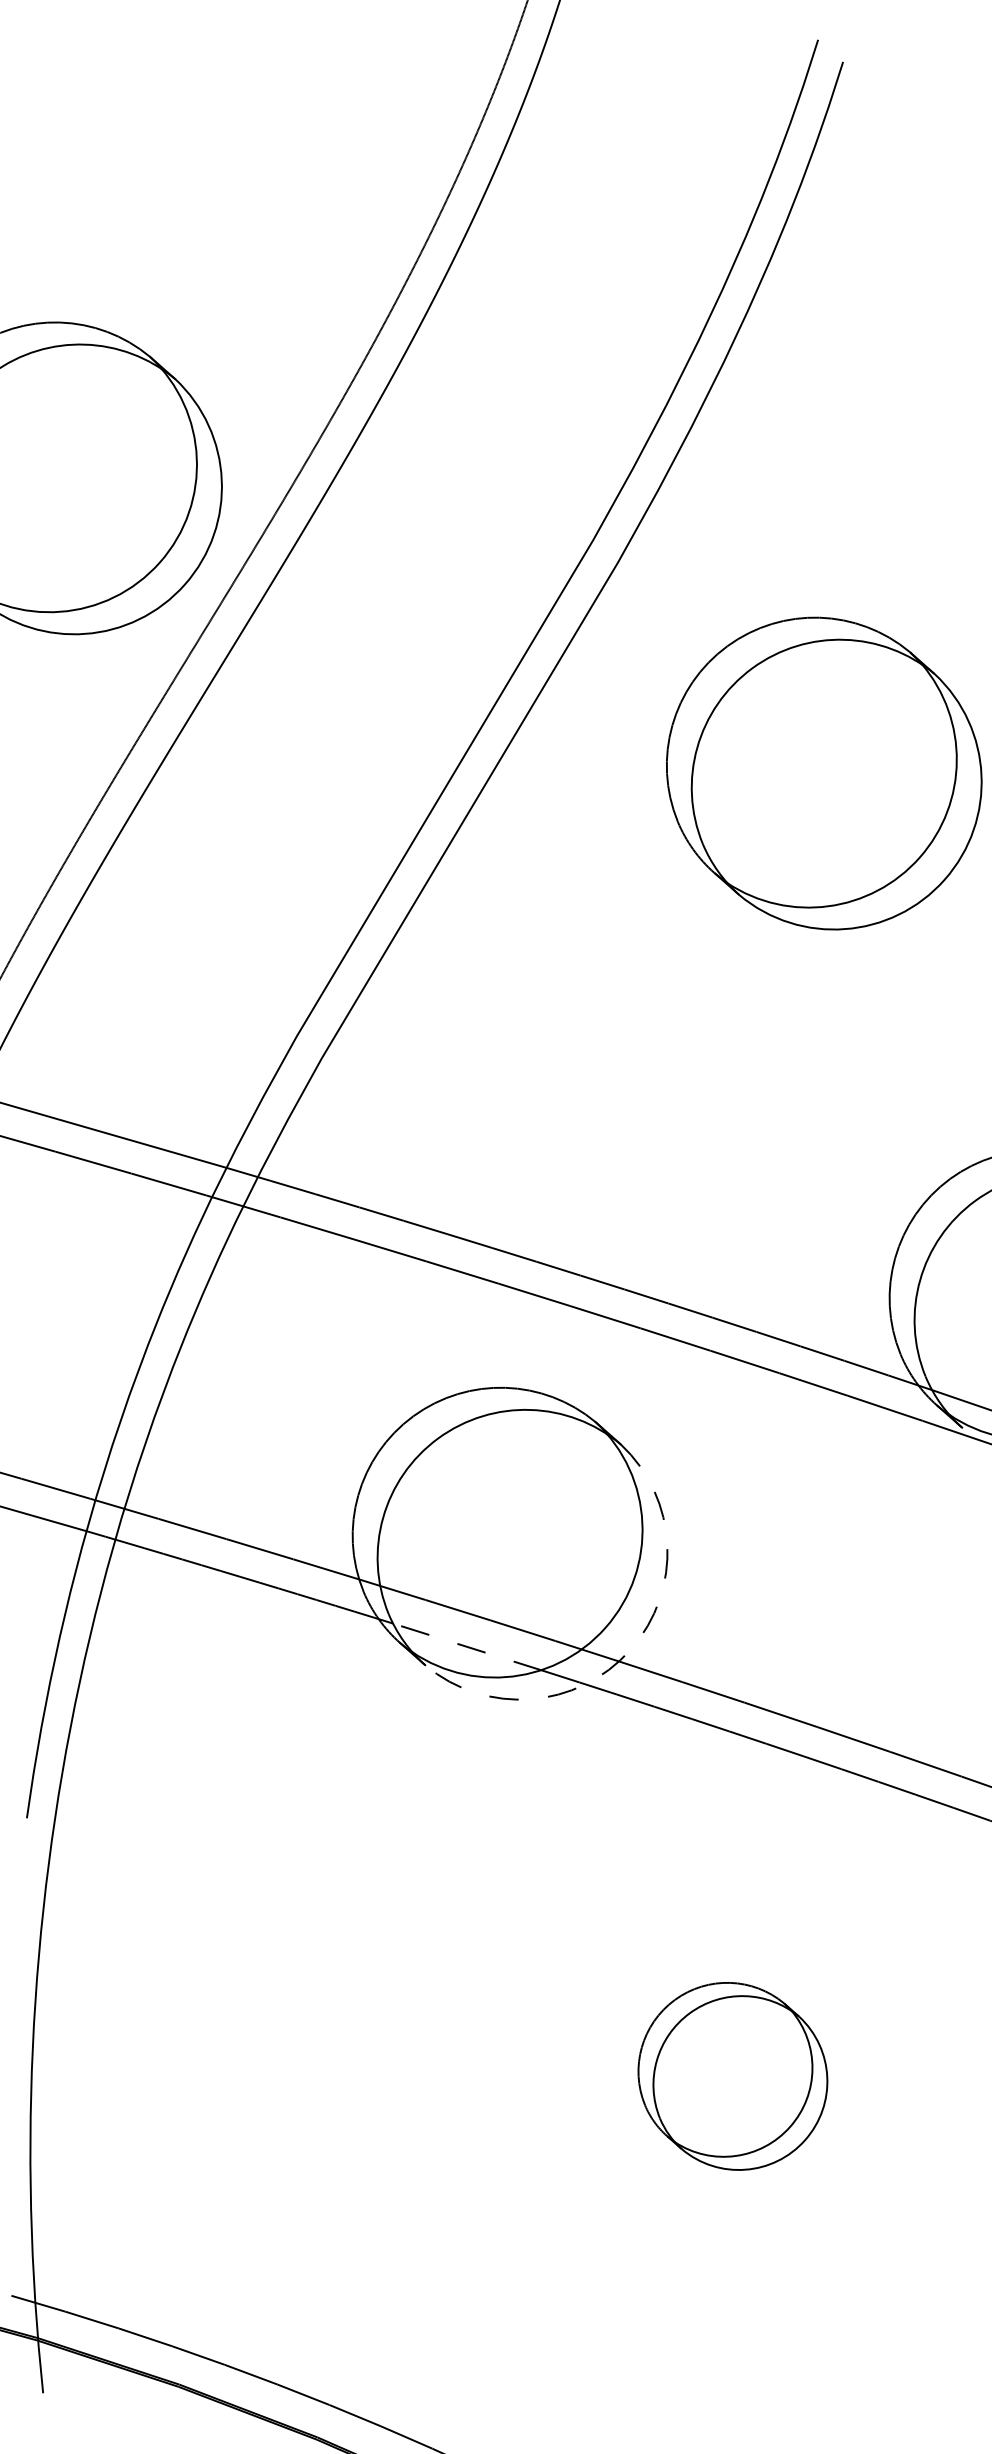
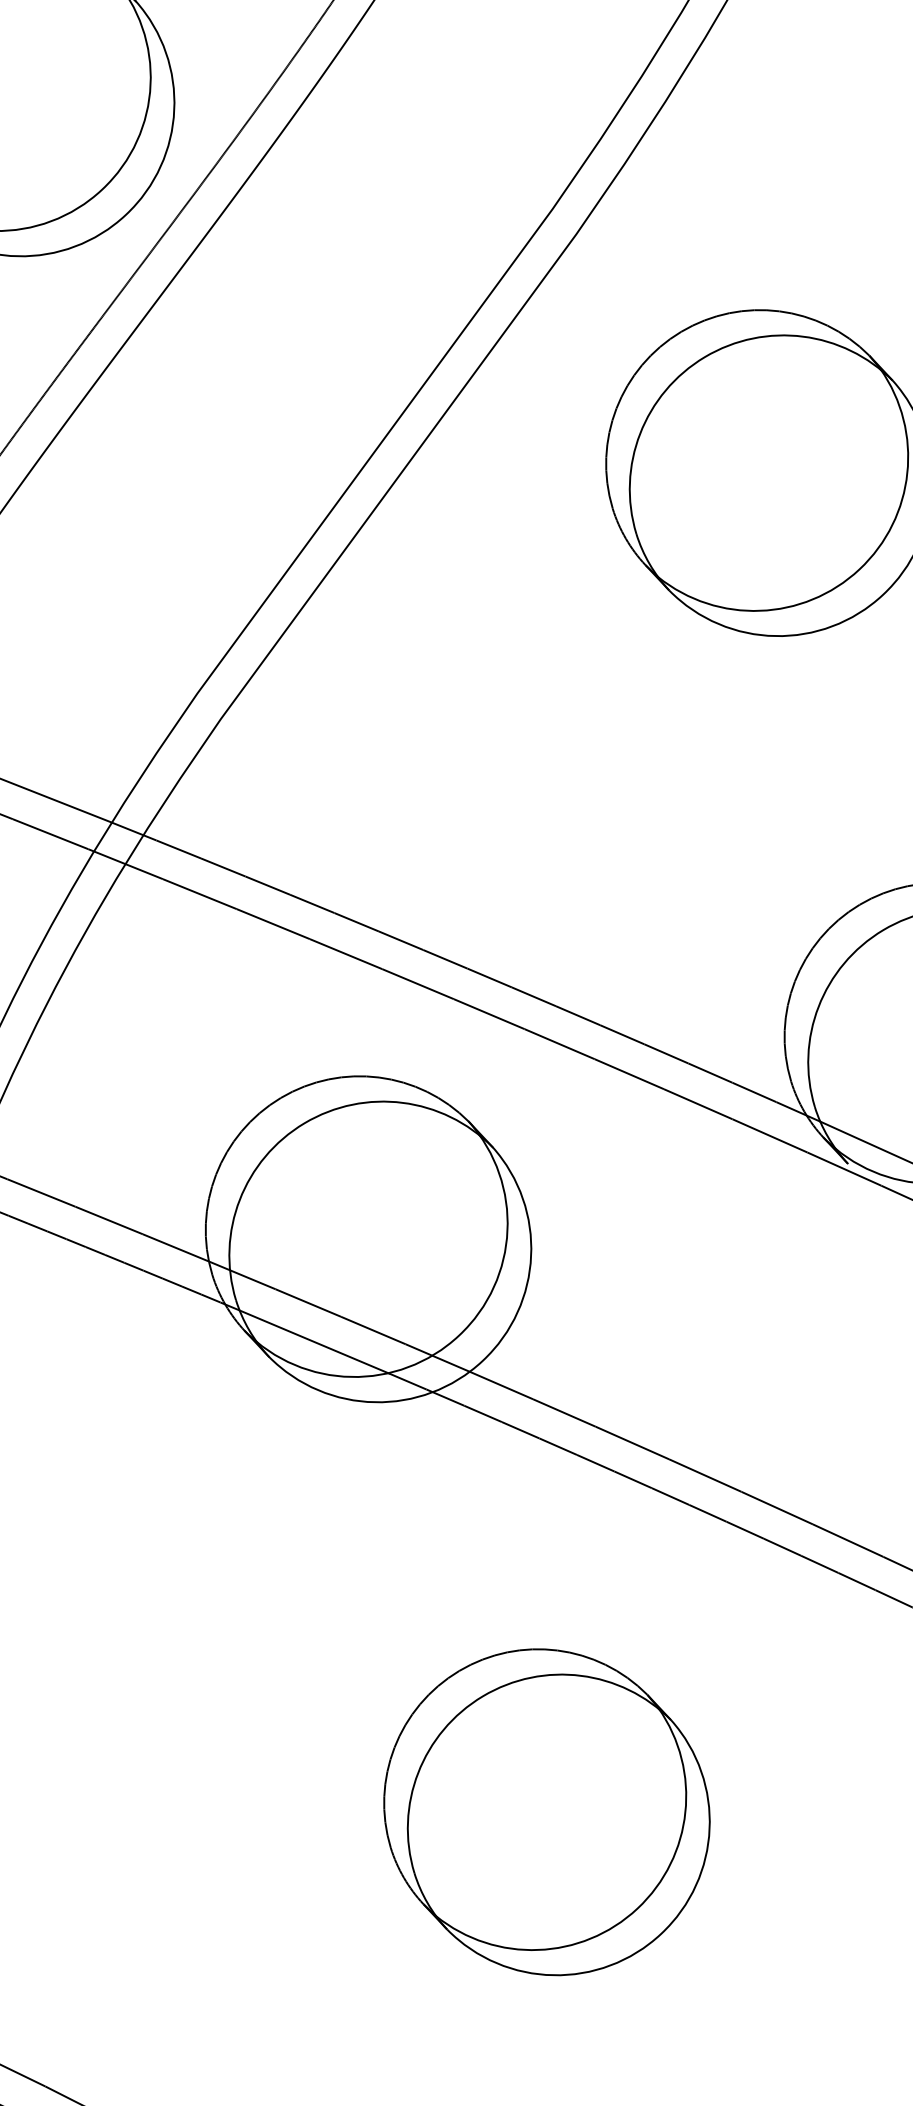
line: (467, 1647) -> (314, 1342), dashed -> solid
arc: (630, 1649) -> (482, 1360), dashed -> solid
part: (732, 2076) -> (546, 1812), size x1.67

